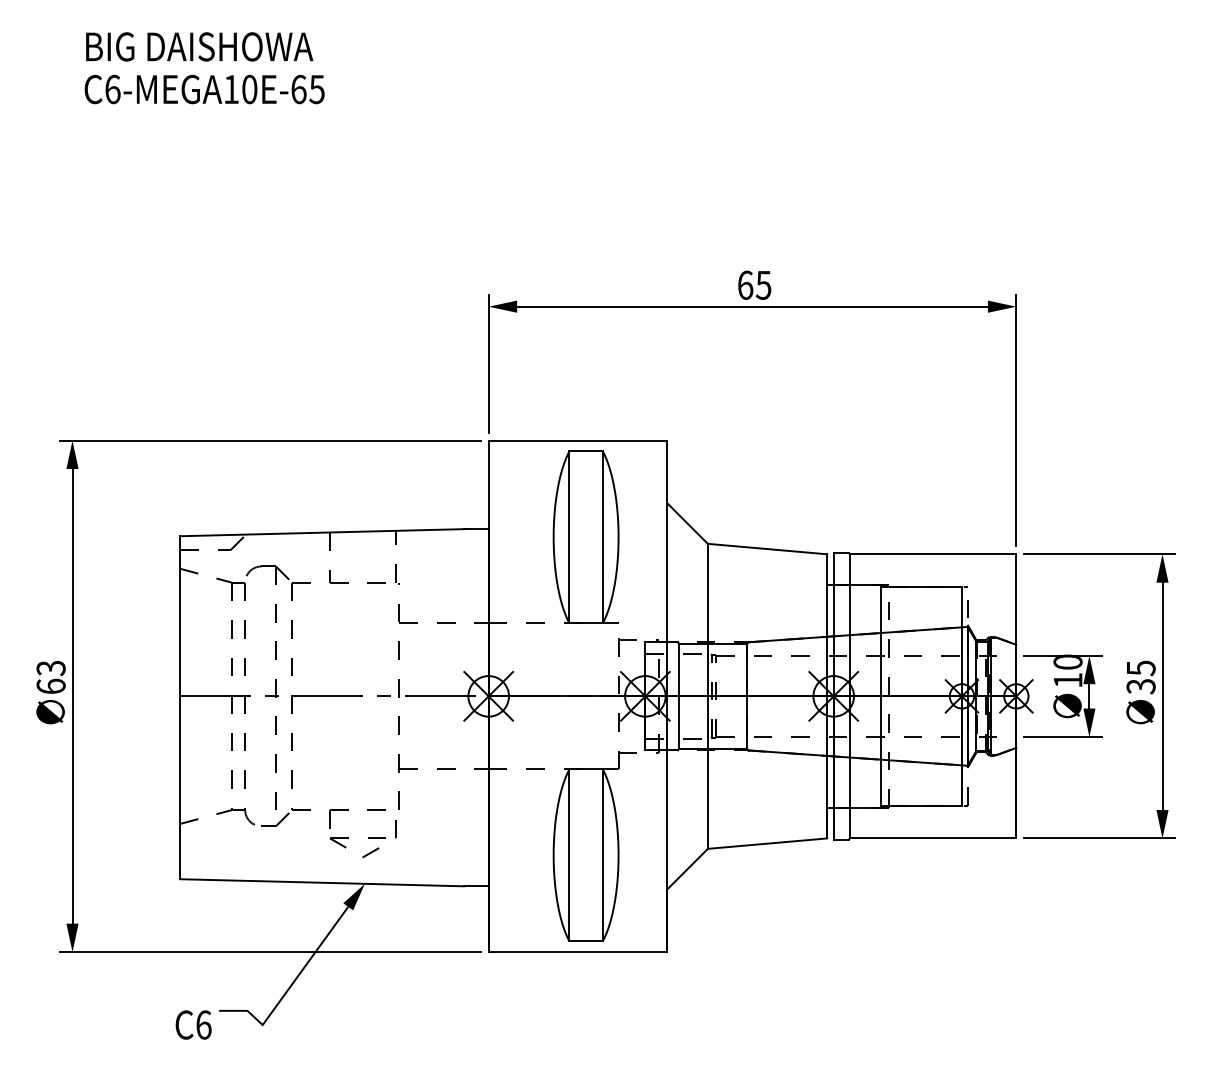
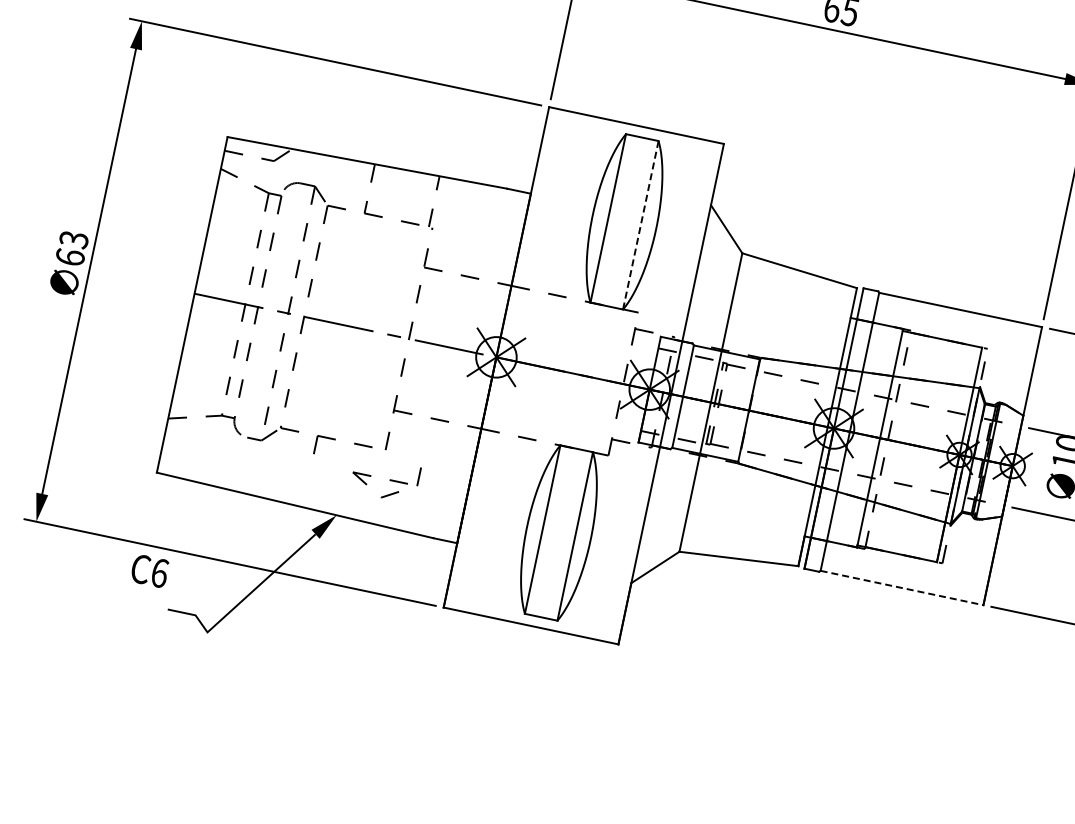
line: (602, 537) -> (640, 225), solid -> dashed
part: (362, 838) -> (384, 479), moved
line: (933, 838) -> (902, 588), solid -> dashed
text: (193, 1024) -> (149, 570), moved

